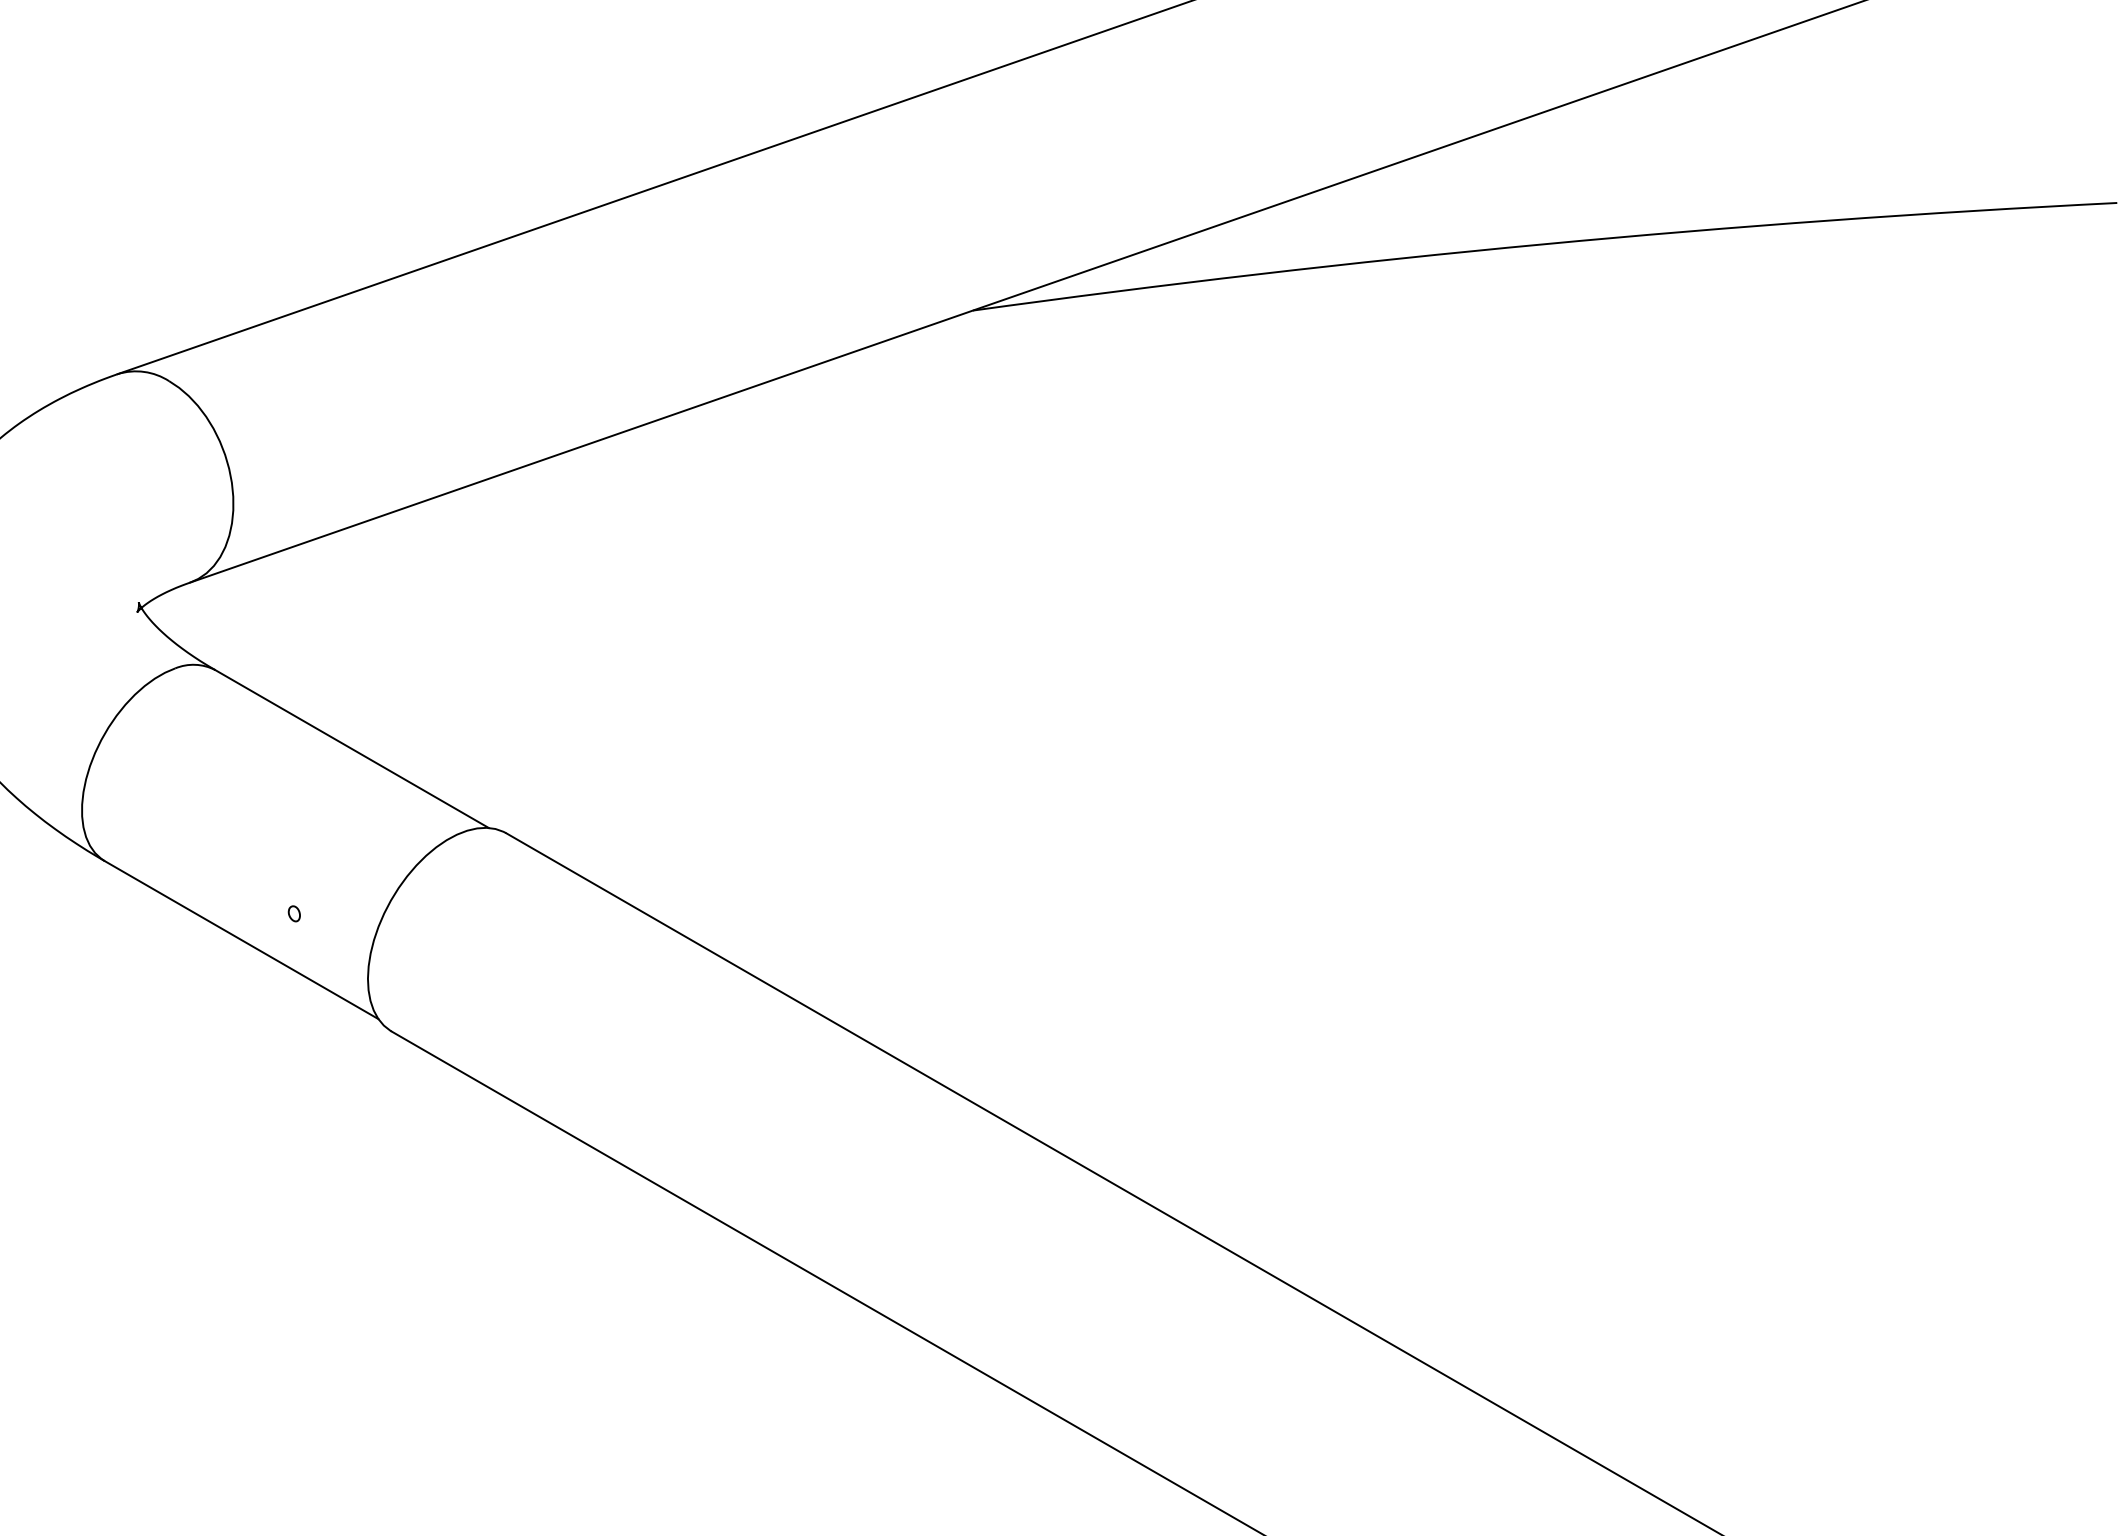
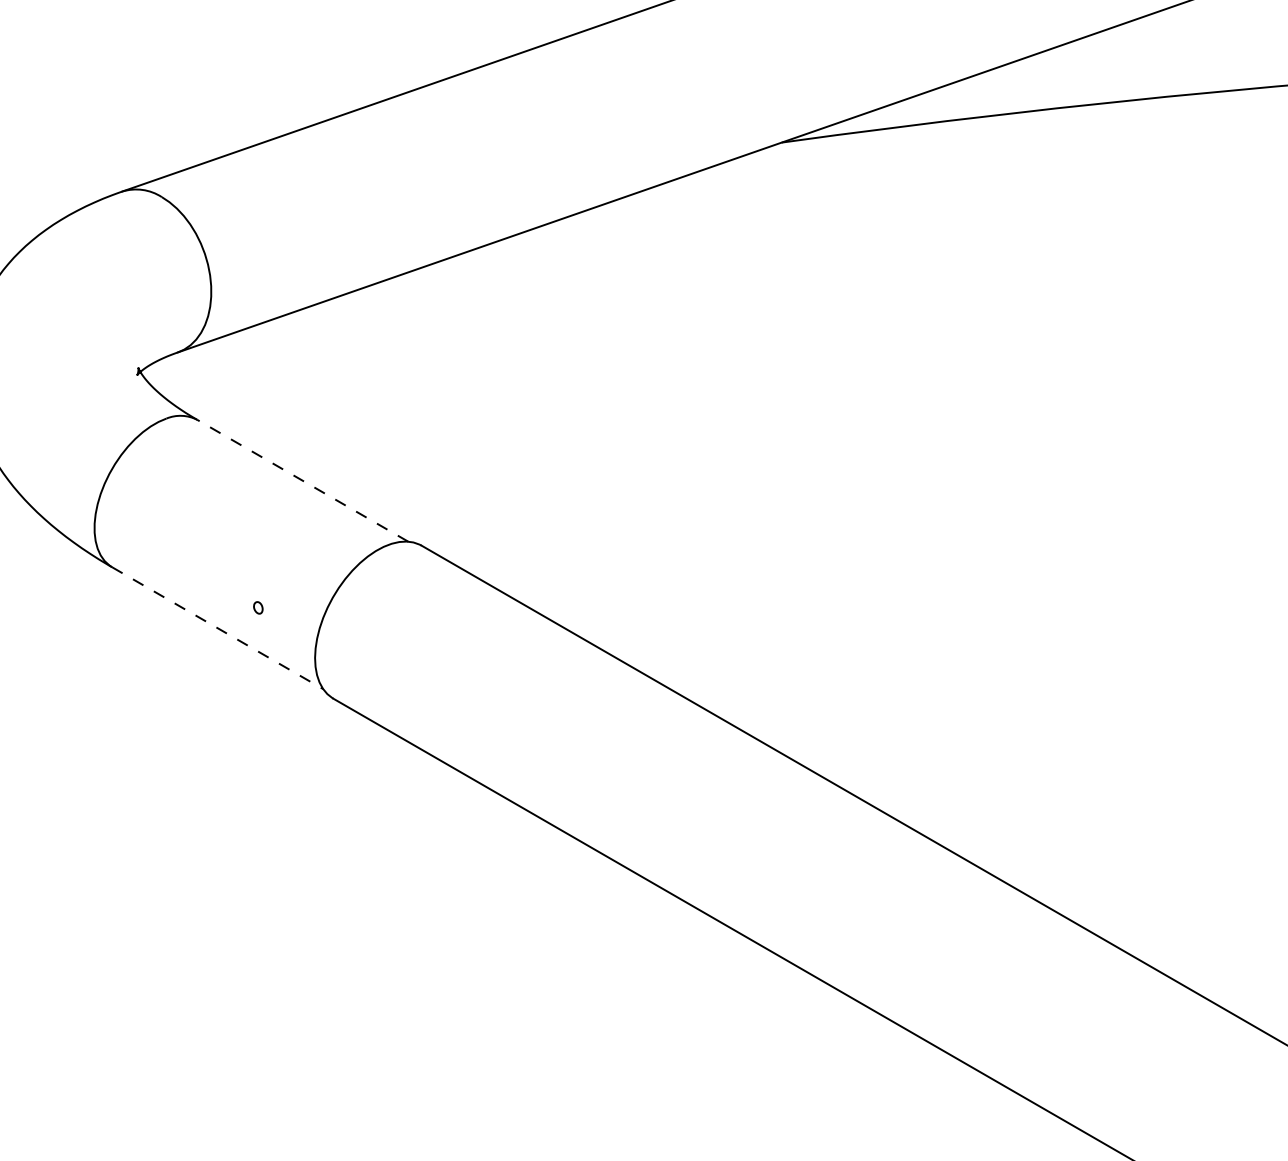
line: (351, 748) -> (302, 480), solid -> dashed
line: (241, 940) -> (217, 628), solid -> dashed

